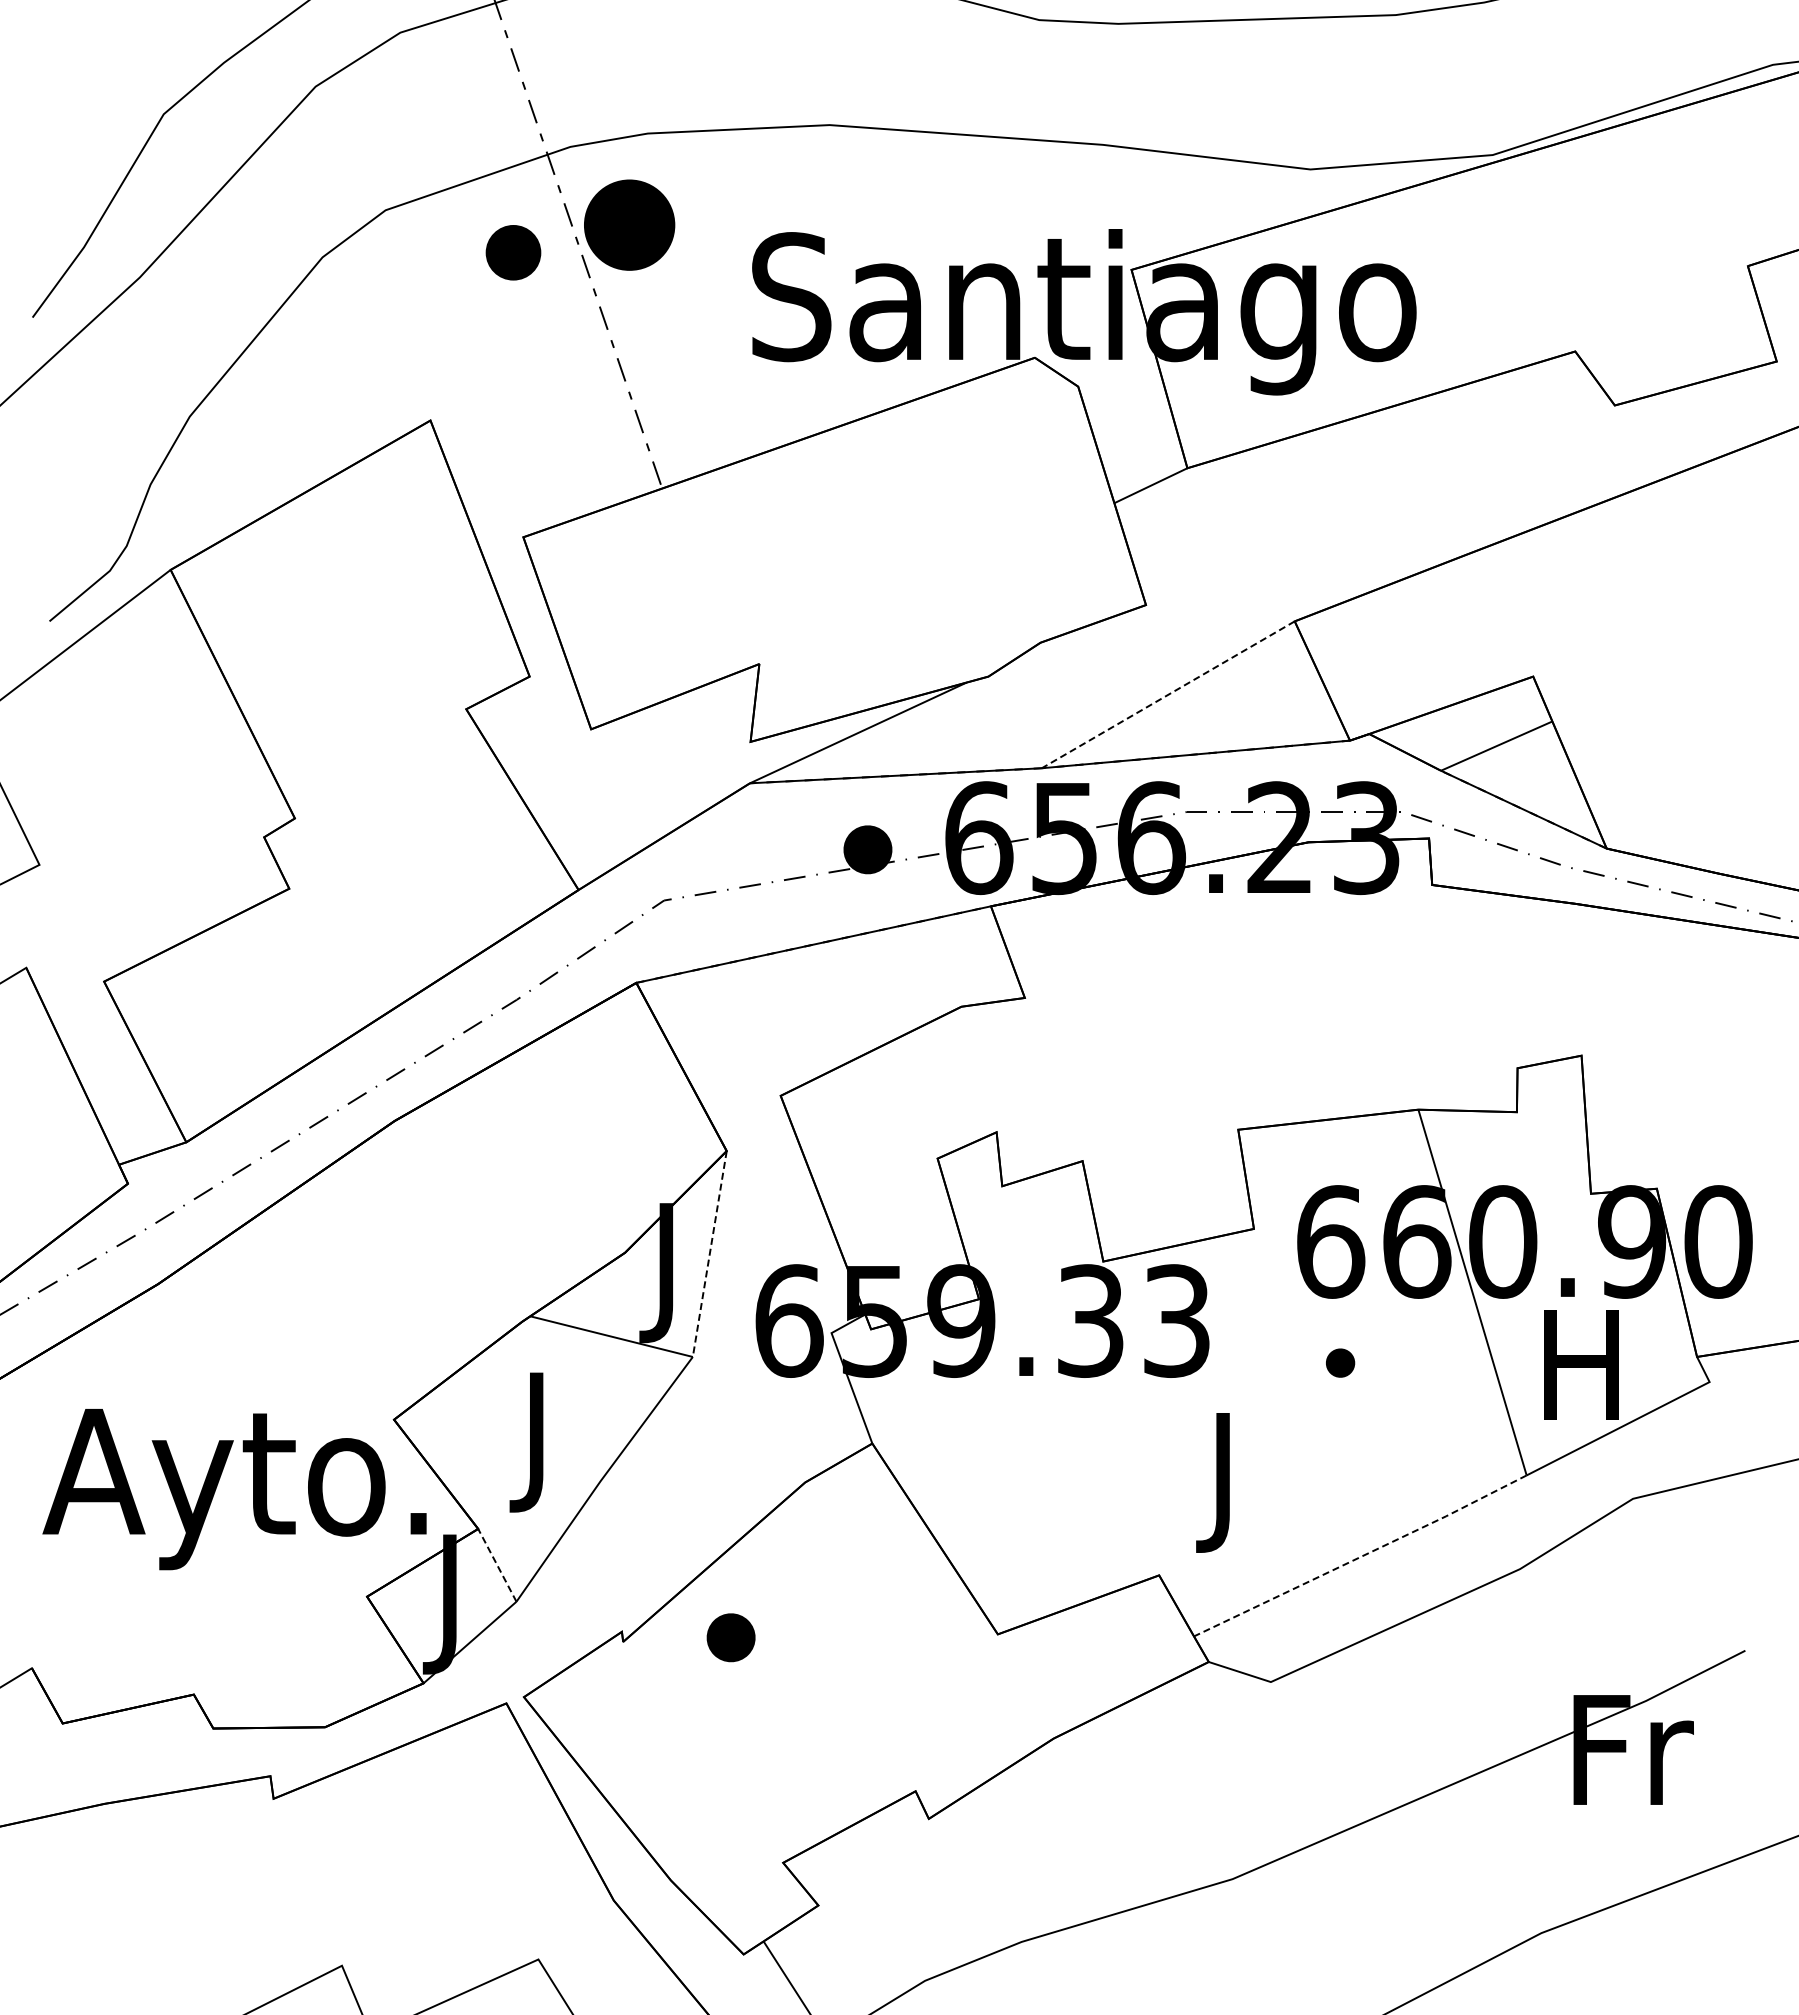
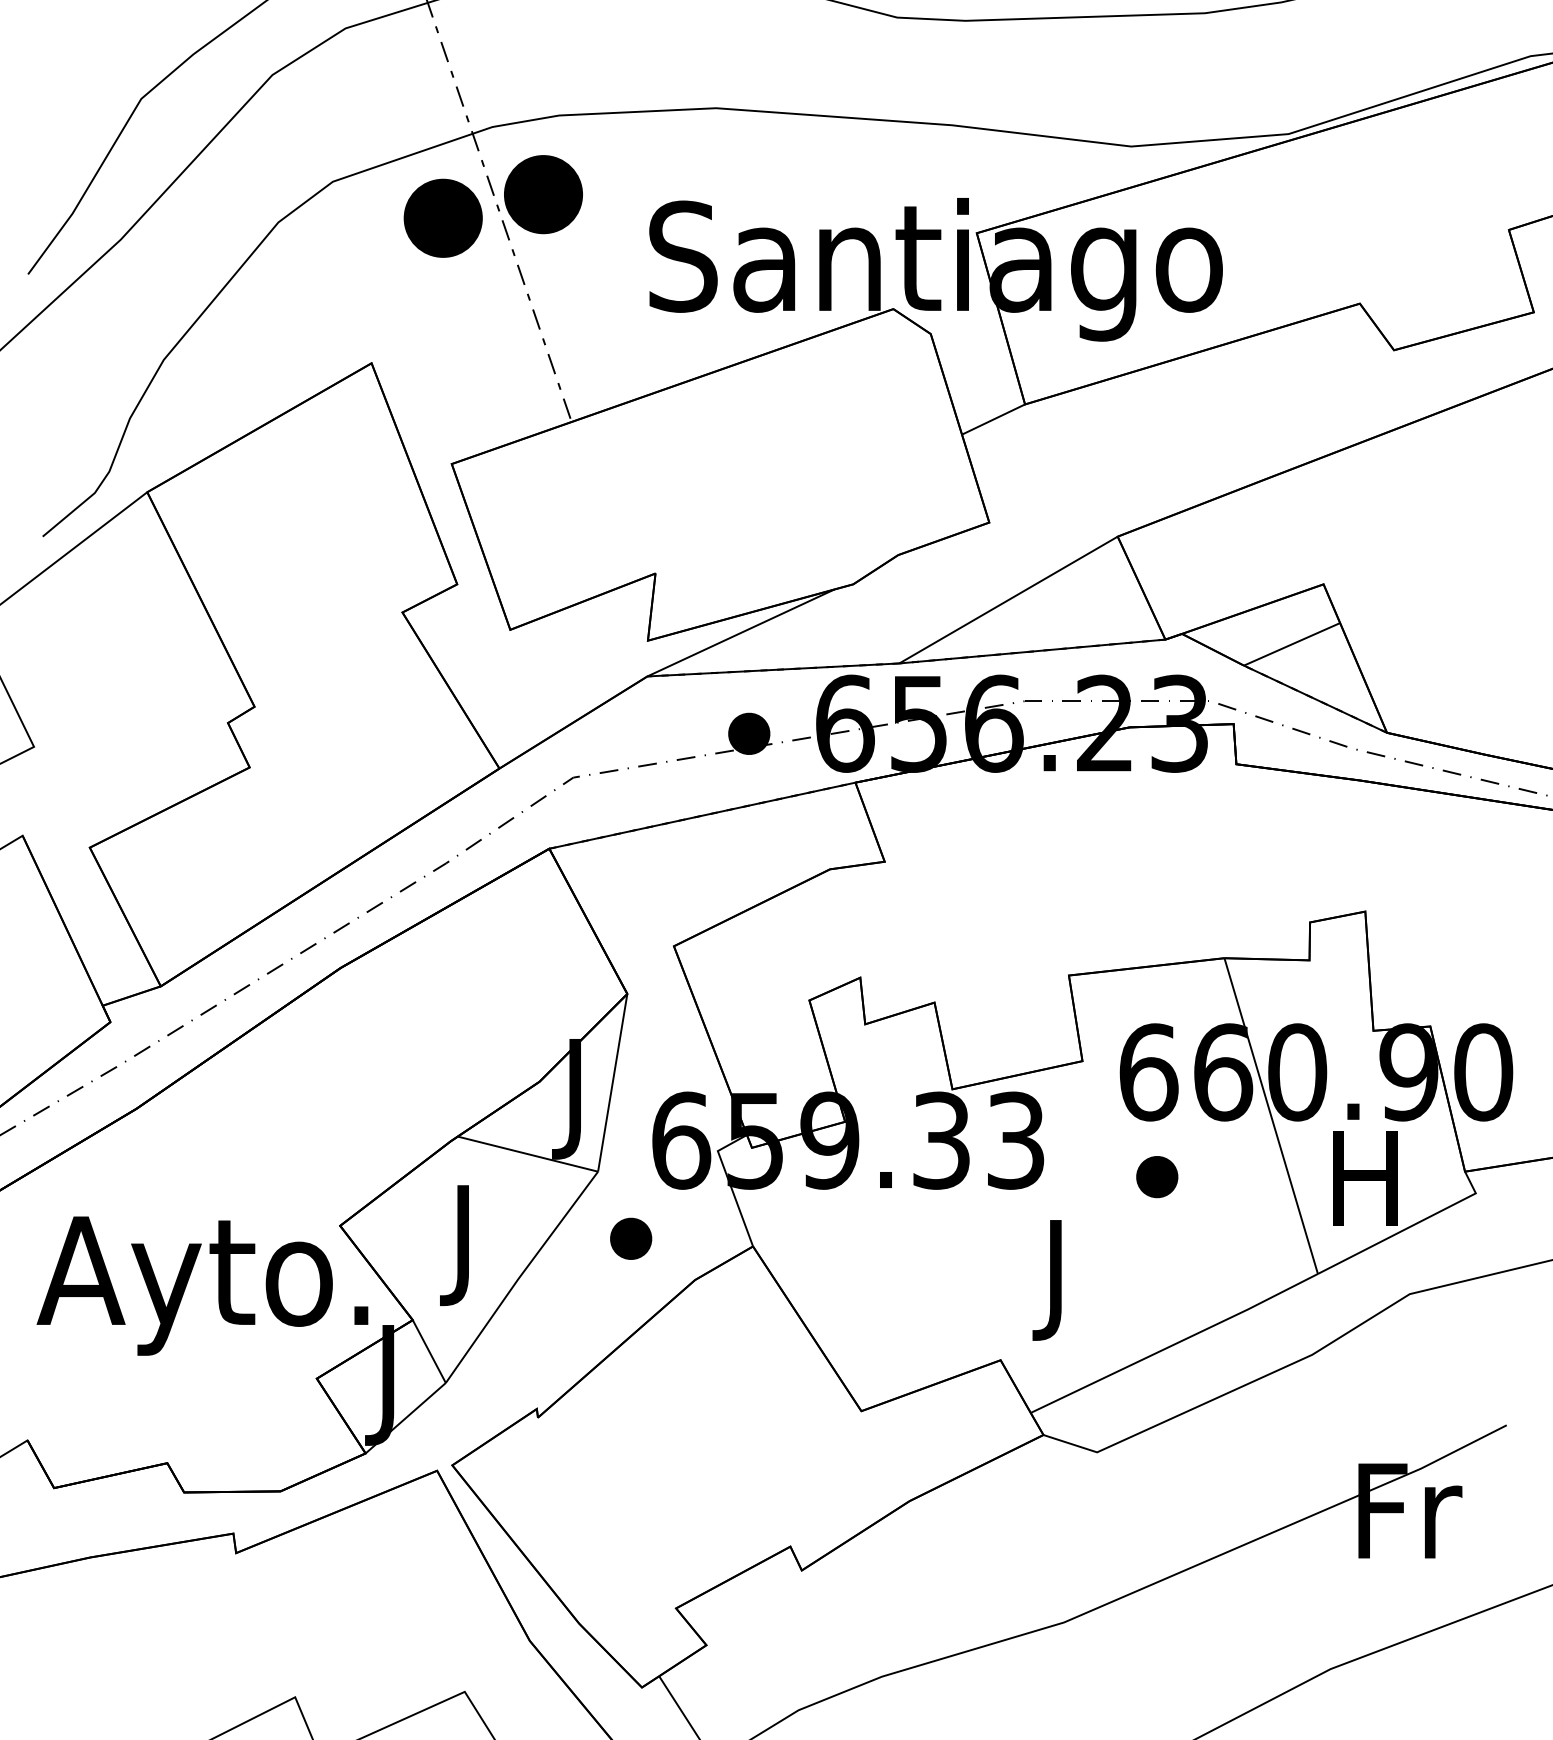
part: (513, 252) -> (443, 218), size x1.67
line: (1167, 695) -> (1007, 600), dashed -> solid
line: (709, 1254) -> (612, 1083), dashed -> solid
part: (1340, 1362) -> (1157, 1176), size x1.67
line: (1361, 1556) -> (1175, 1343), dashed -> solid
line: (497, 1564) -> (429, 1350), dashed -> solid
part: (730, 1637) -> (630, 1238), moved

